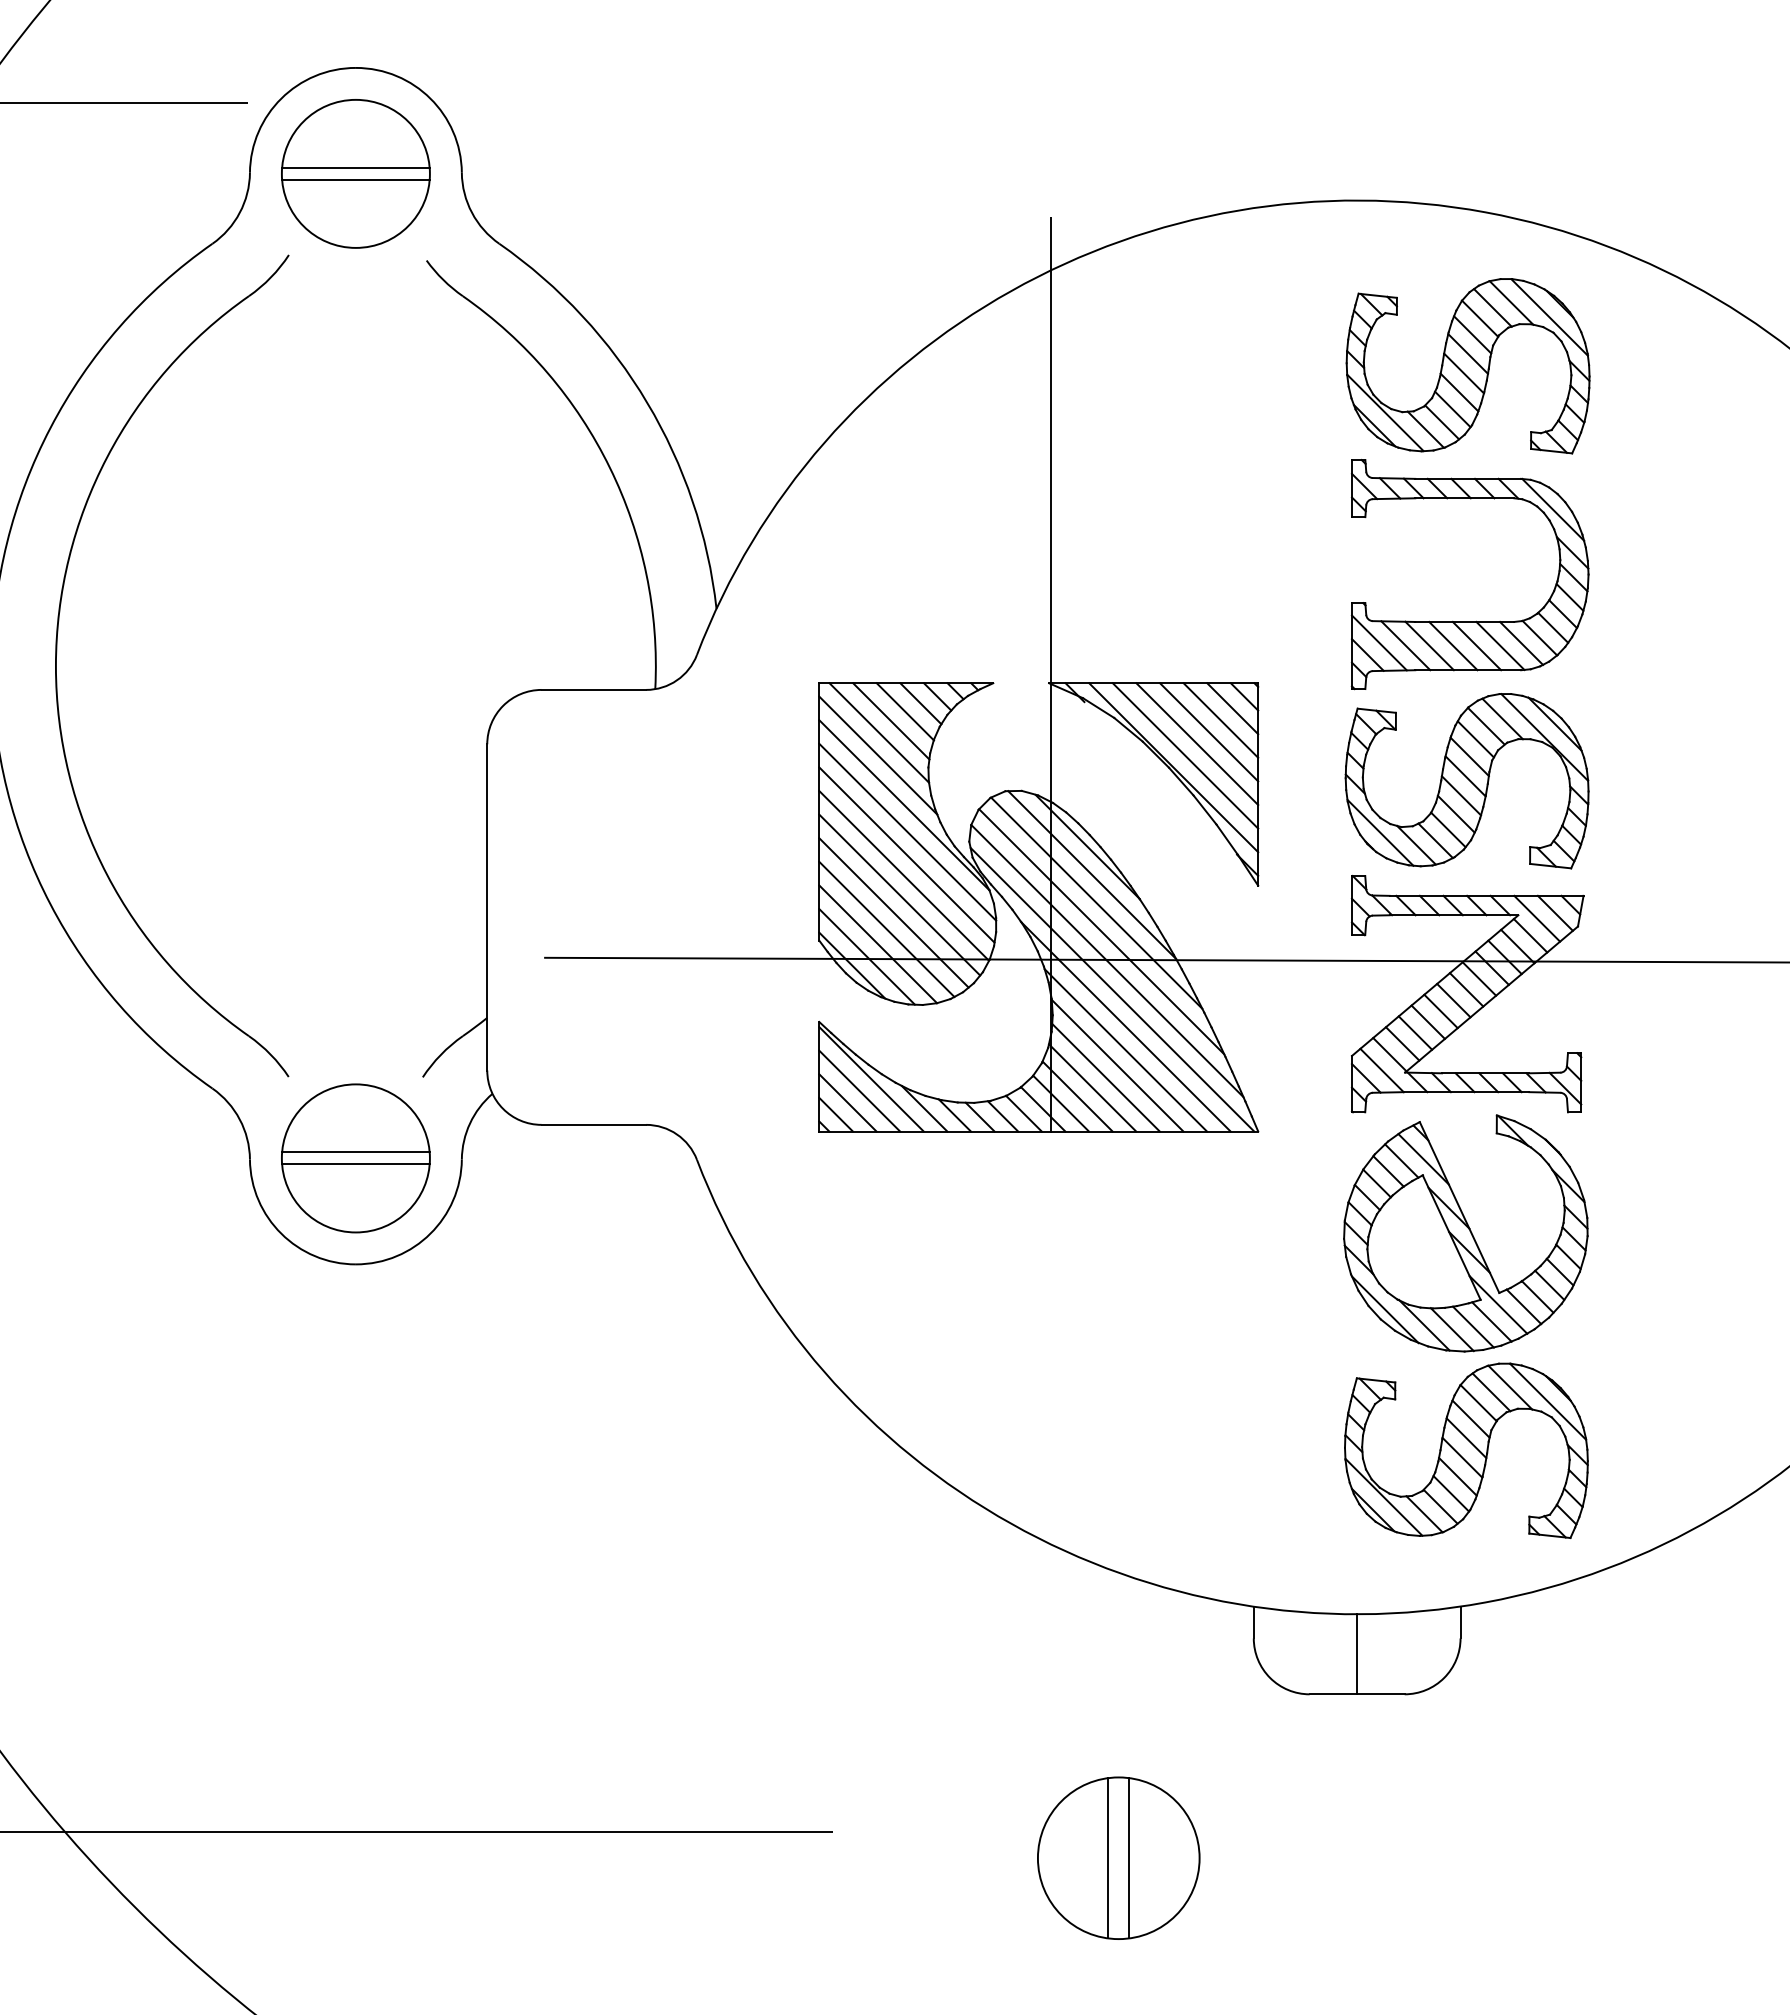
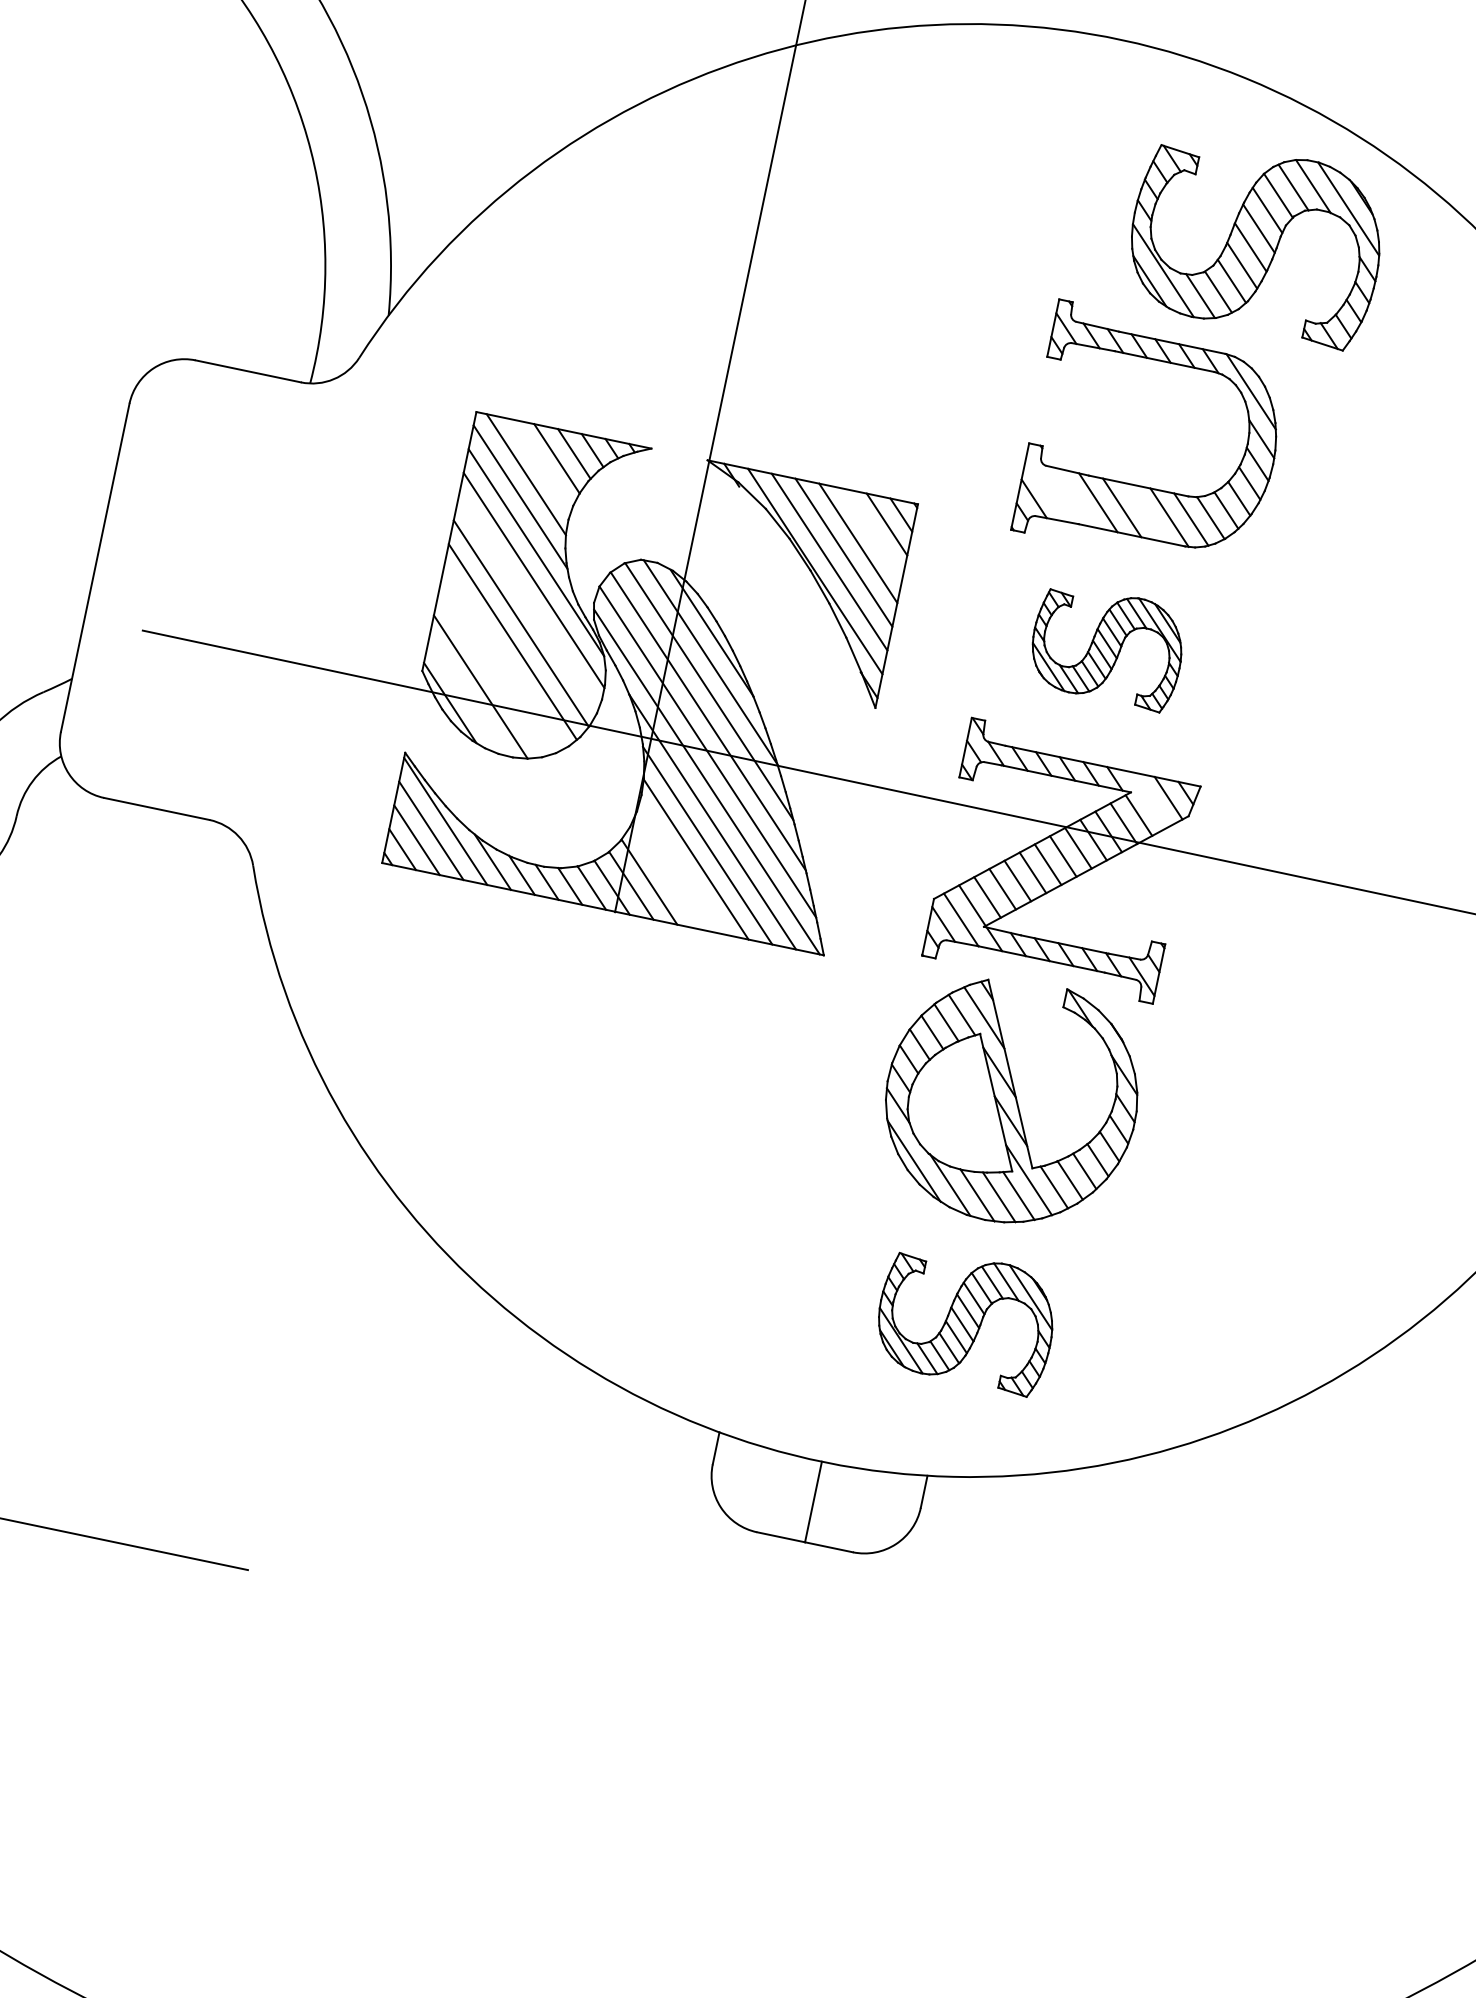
part: (1467, 366) -> (1255, 241), moved
line: (1378, 642) -> (1047, 488), removed
line: (1405, 645) -> (1074, 497), removed
line: (1476, 645) -> (1145, 512), removed
line: (1220, 720) -> (872, 533), removed
line: (891, 721) -> (541, 465), removed
part: (1466, 781) -> (1106, 646), size x0.6
line: (906, 854) -> (528, 602), removed
line: (893, 912) -> (502, 658), removed
line: (1537, 918) -> (1149, 799), removed
line: (886, 929) -> (492, 673), removed
line: (866, 956) -> (466, 696), removed
line: (1105, 1077) -> (681, 868), removed
line: (1092, 1087) -> (666, 876), removed
part: (1466, 1450) -> (966, 1319), size x0.7
part: (1118, 1857) -> (530, 1656), removed

